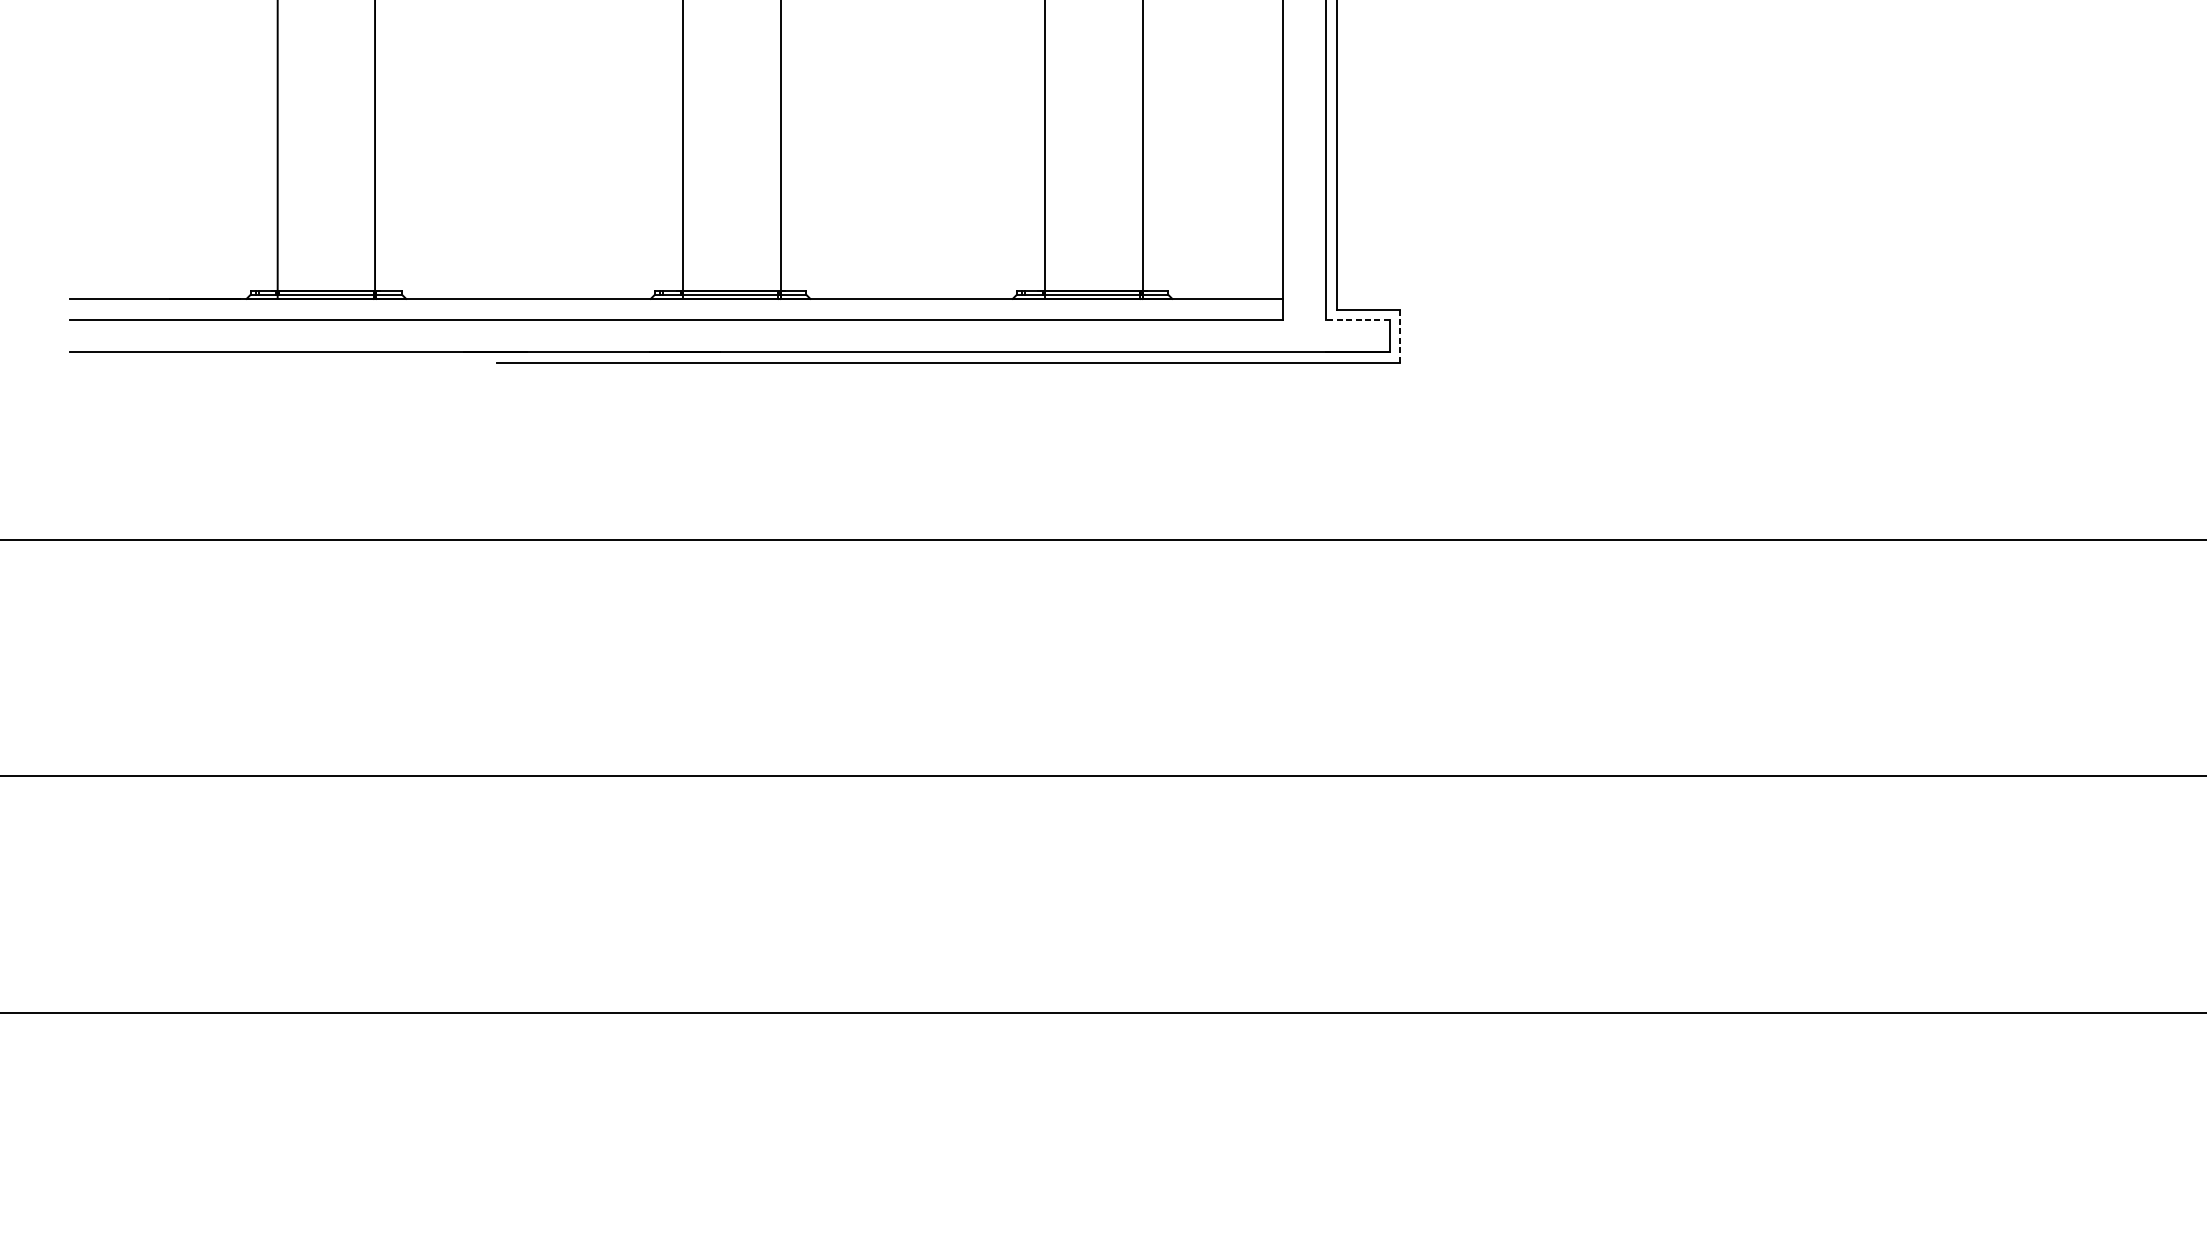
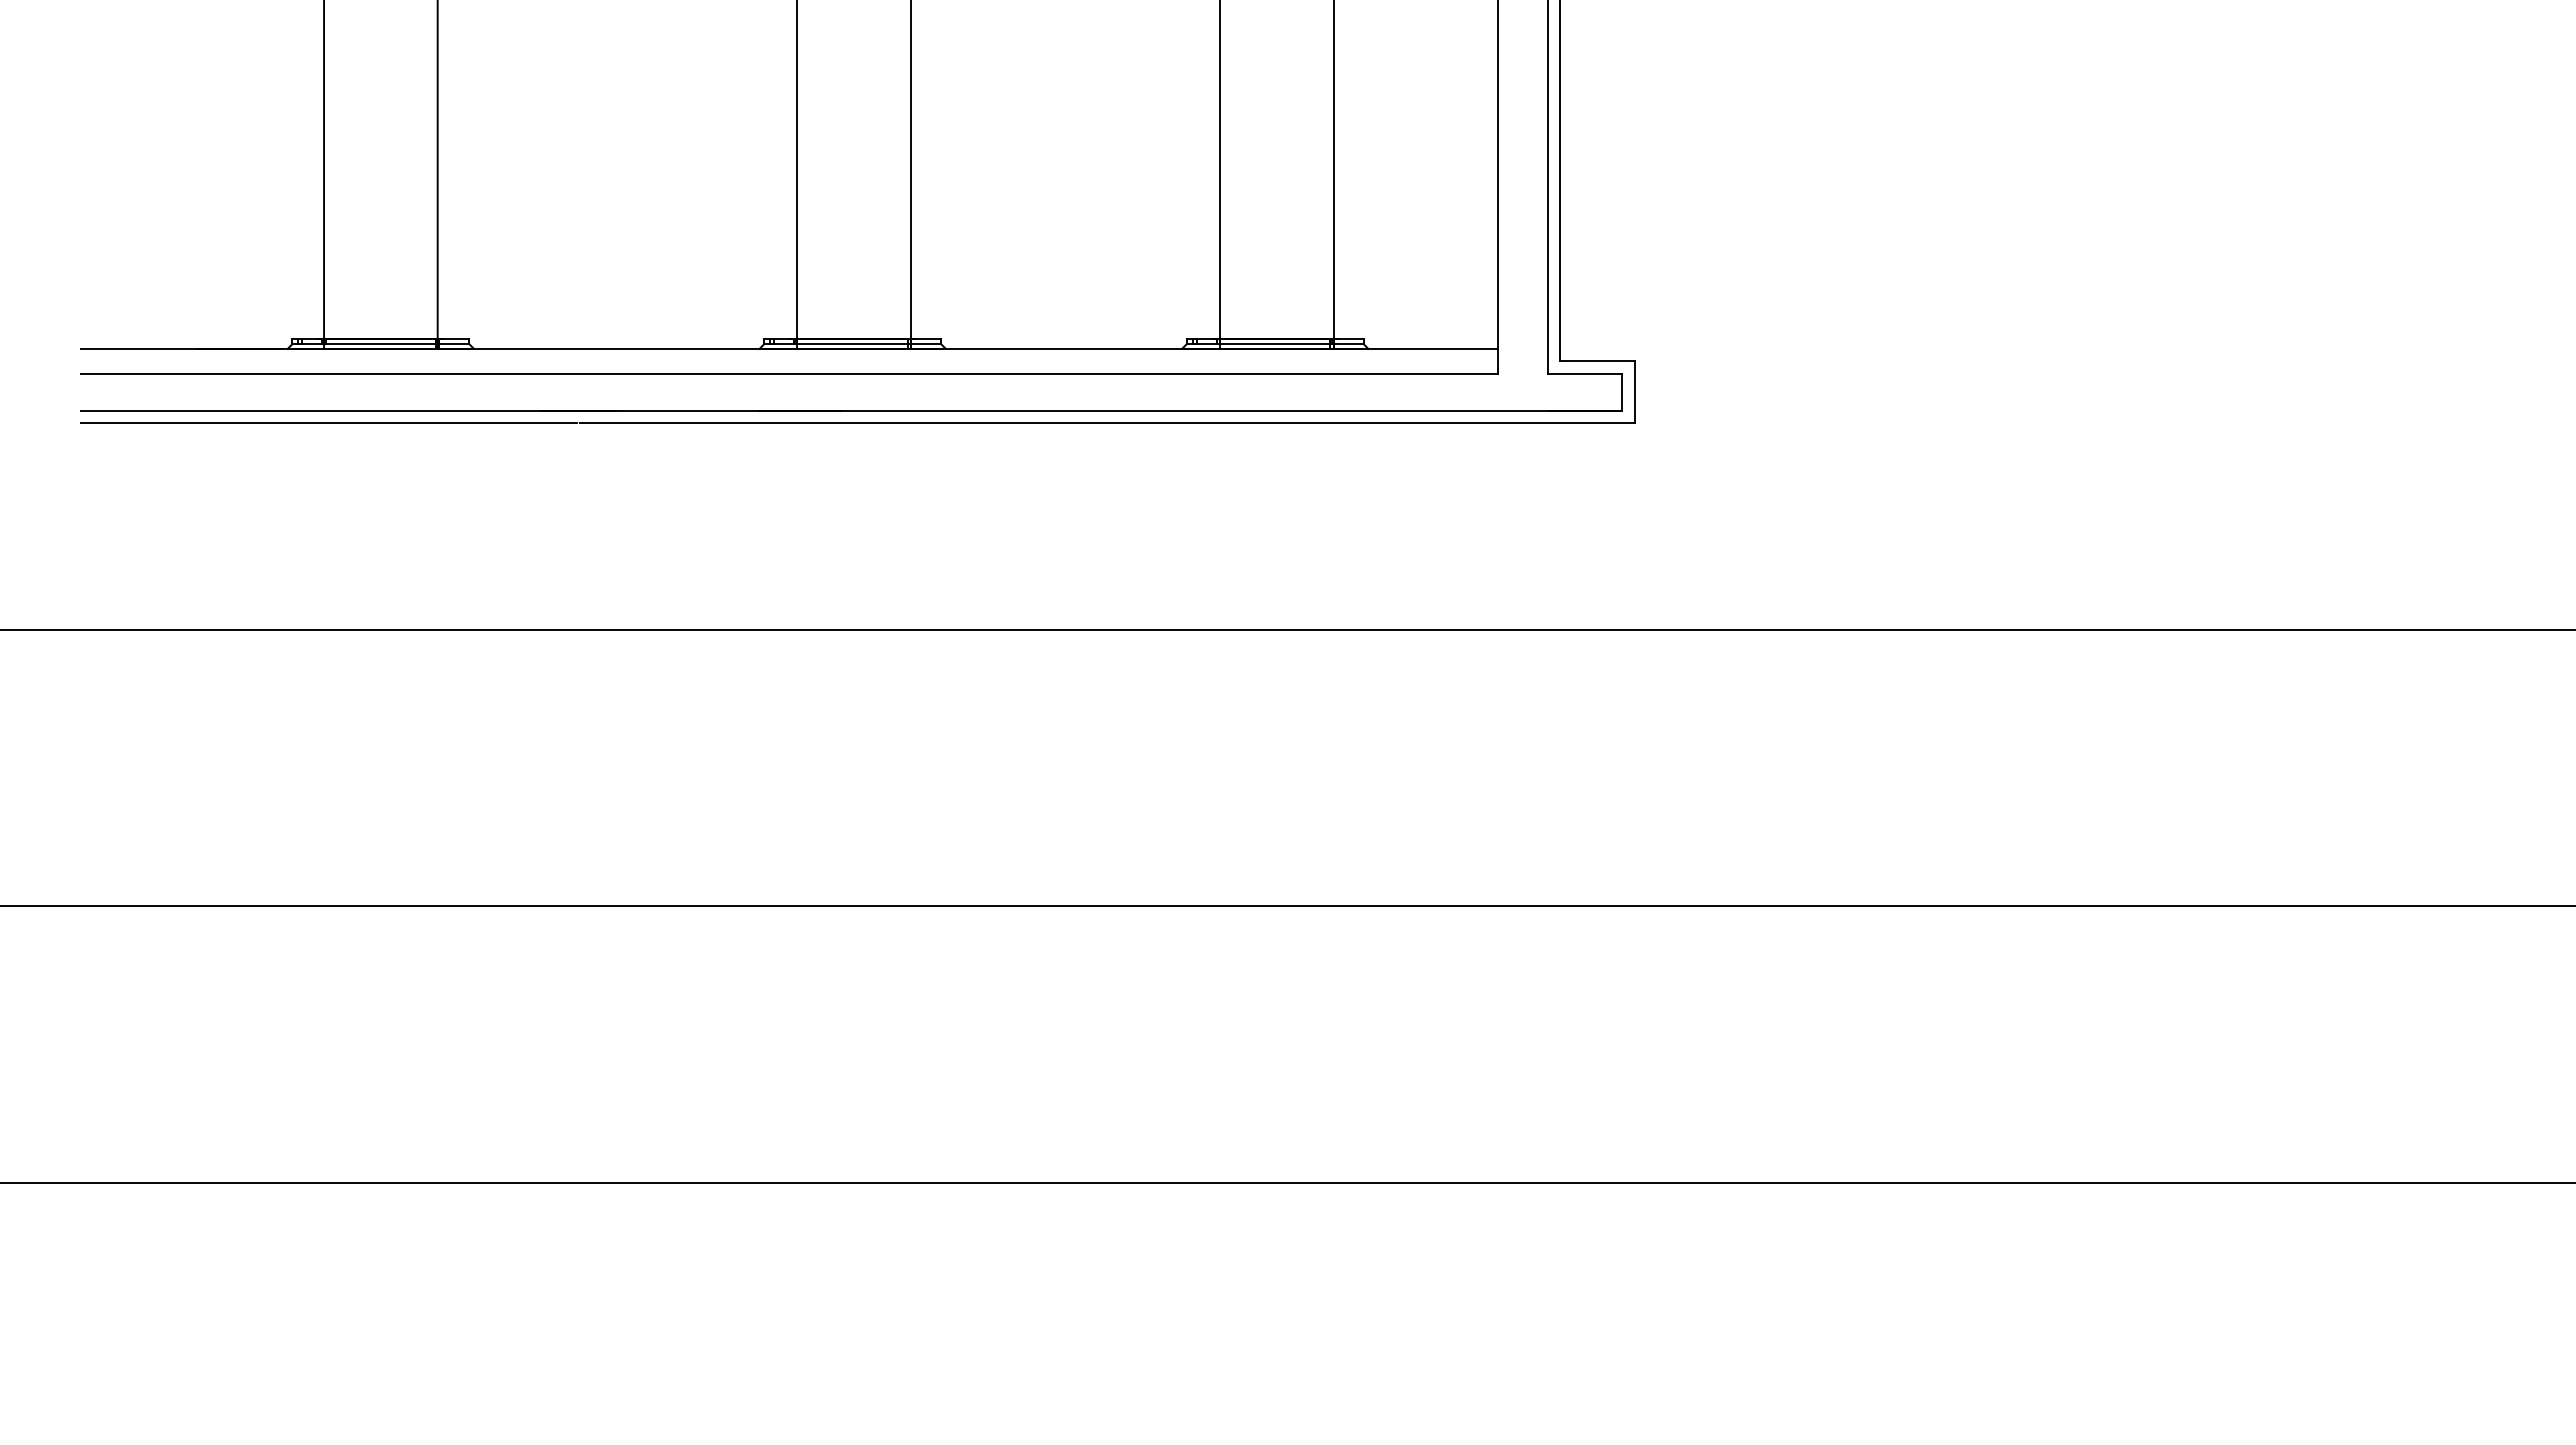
line: (1357, 320) -> (1584, 373), dashed -> solid
line: (1400, 335) -> (1634, 391), dashed -> solid
line: (281, 362) -> (328, 423), added

